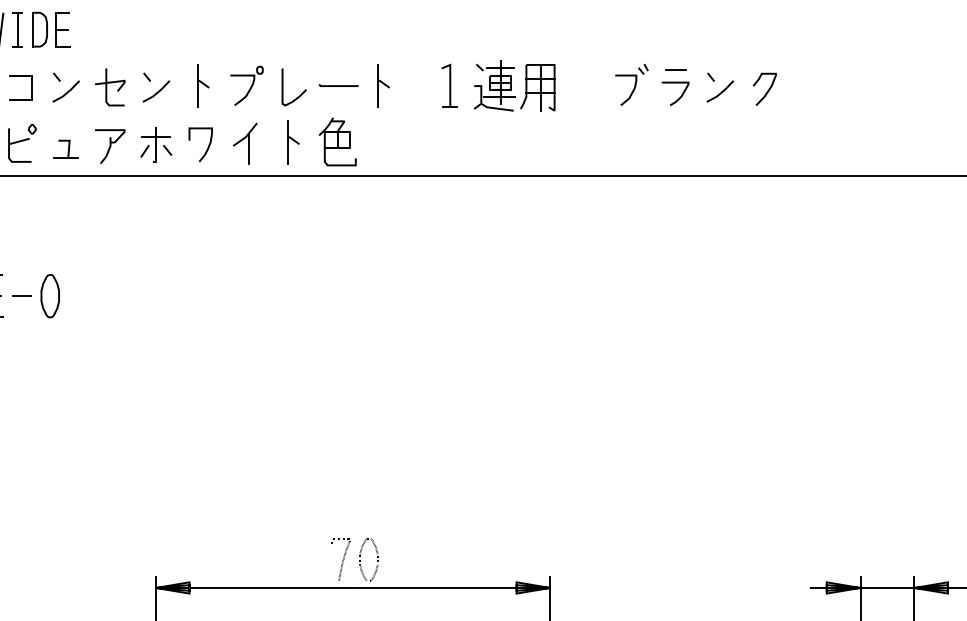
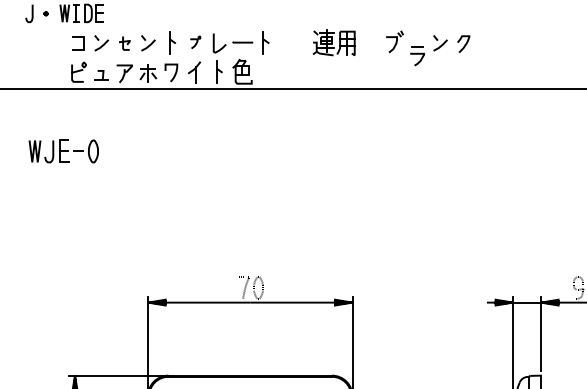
part: (247, 85) -> (195, 42), size x0.6
part: (449, 85) -> (300, 42), removed
part: (110, 87) -> (124, 43), size x0.7
part: (675, 87) -> (417, 56), moved

